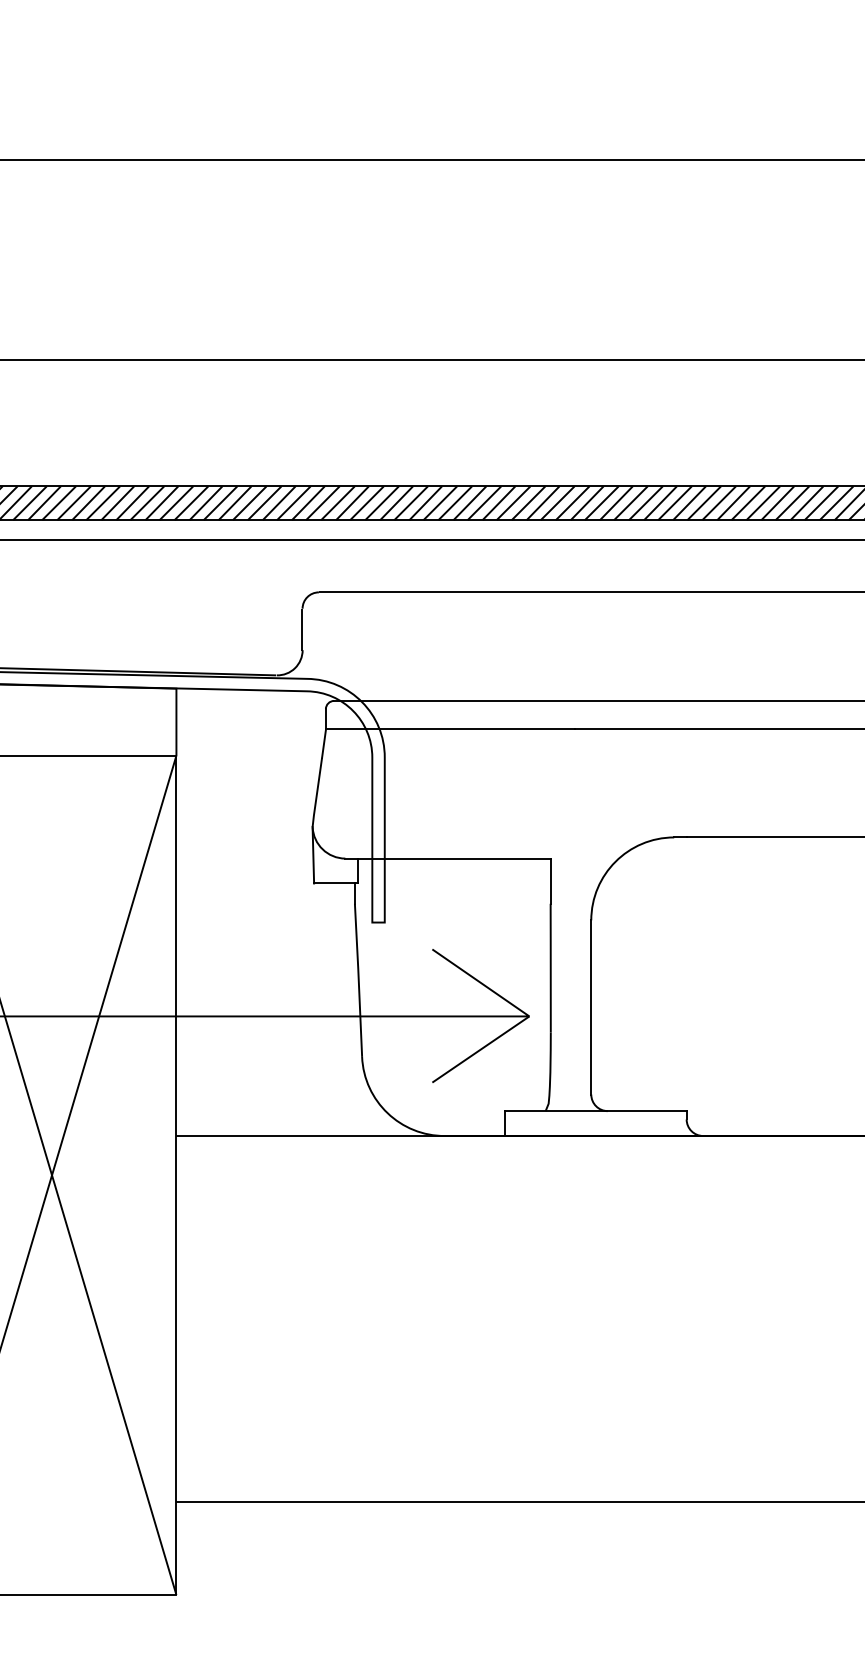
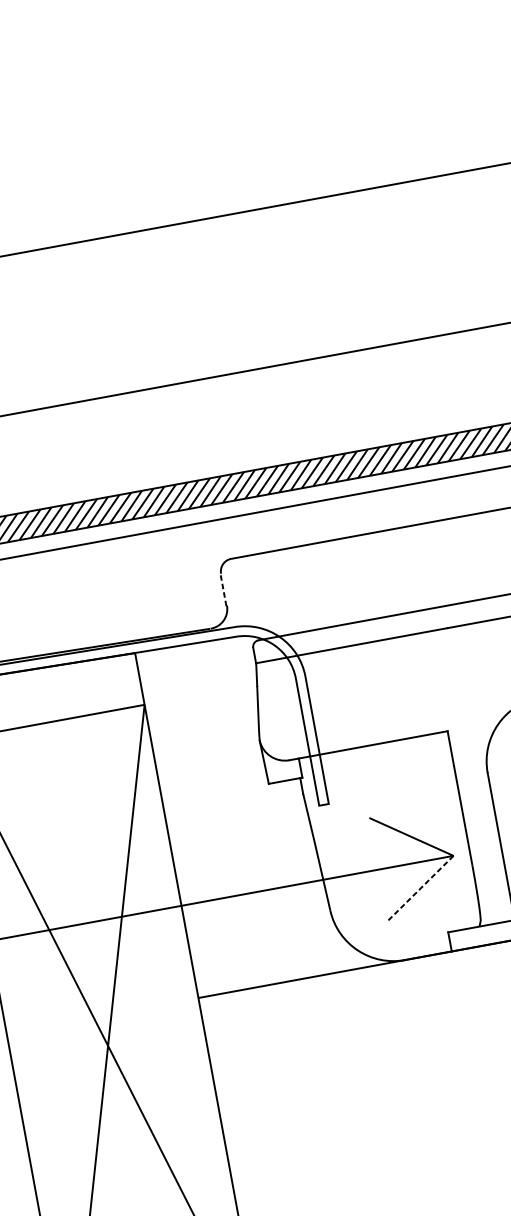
line: (301, 629) -> (223, 589), solid -> dashed
line: (480, 1049) -> (420, 888), solid -> dashed

